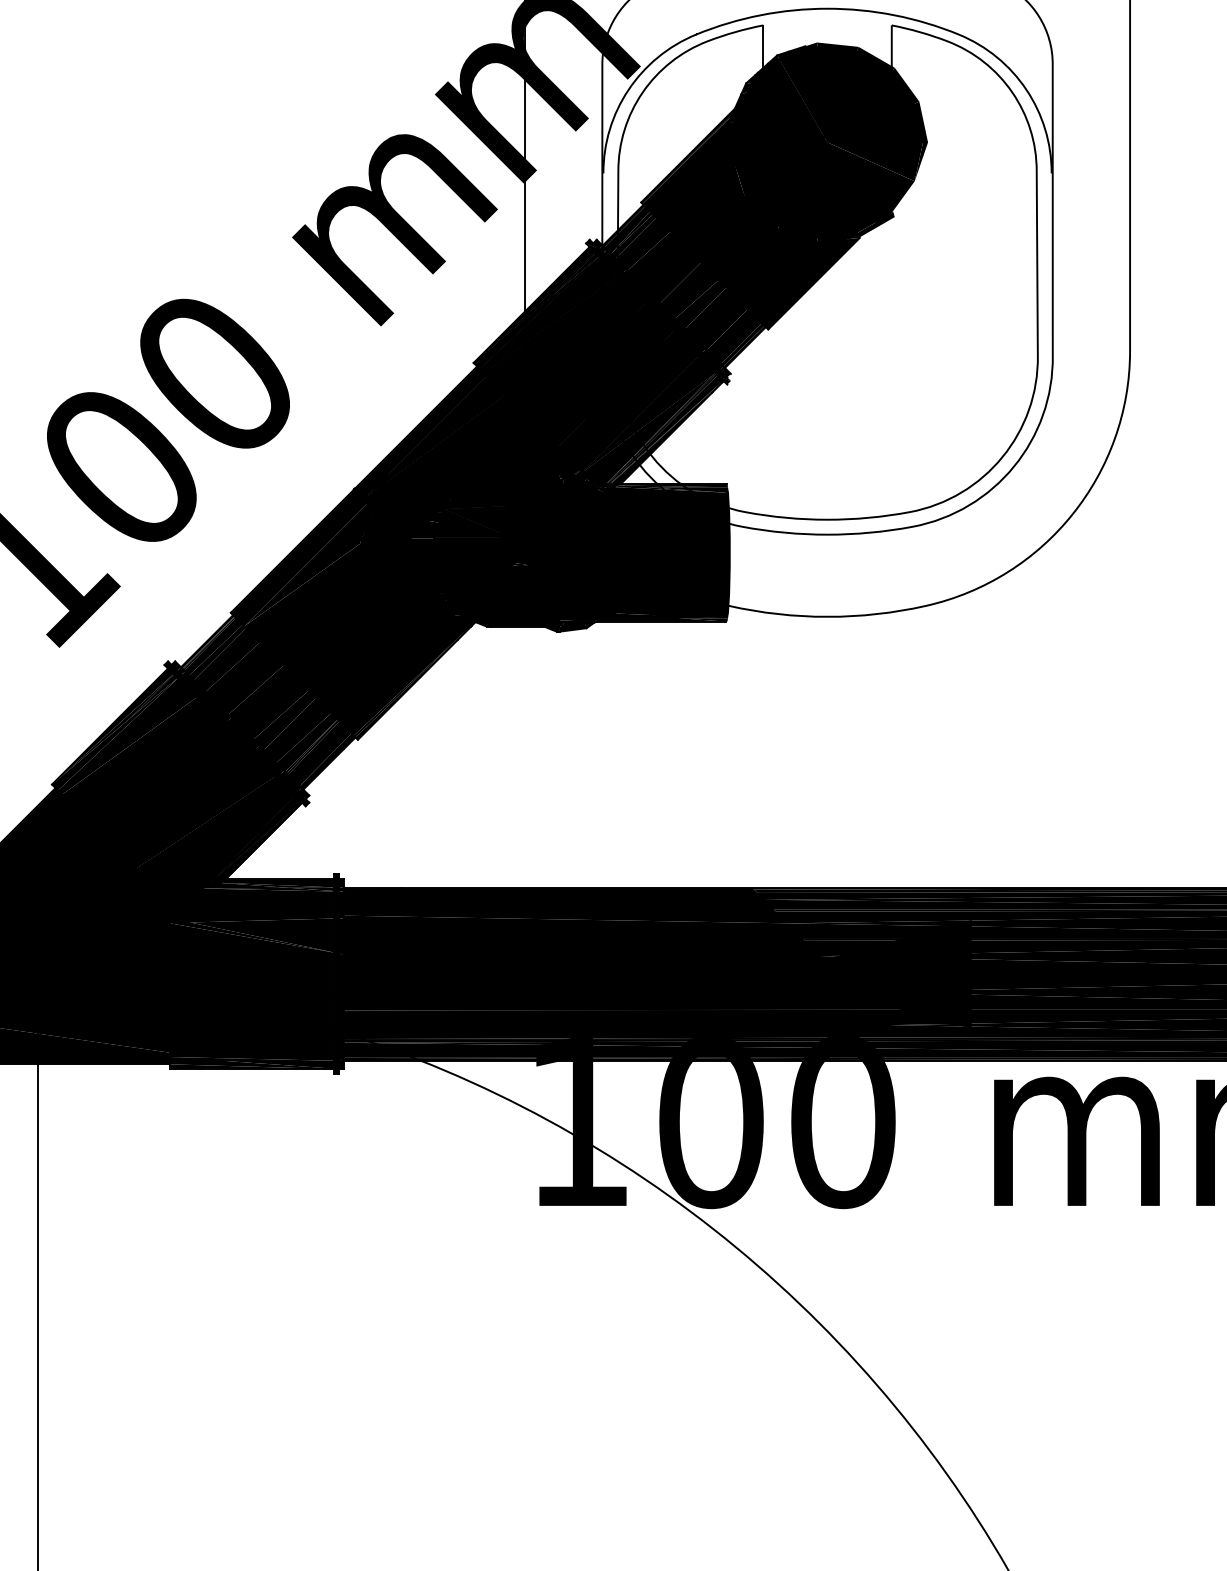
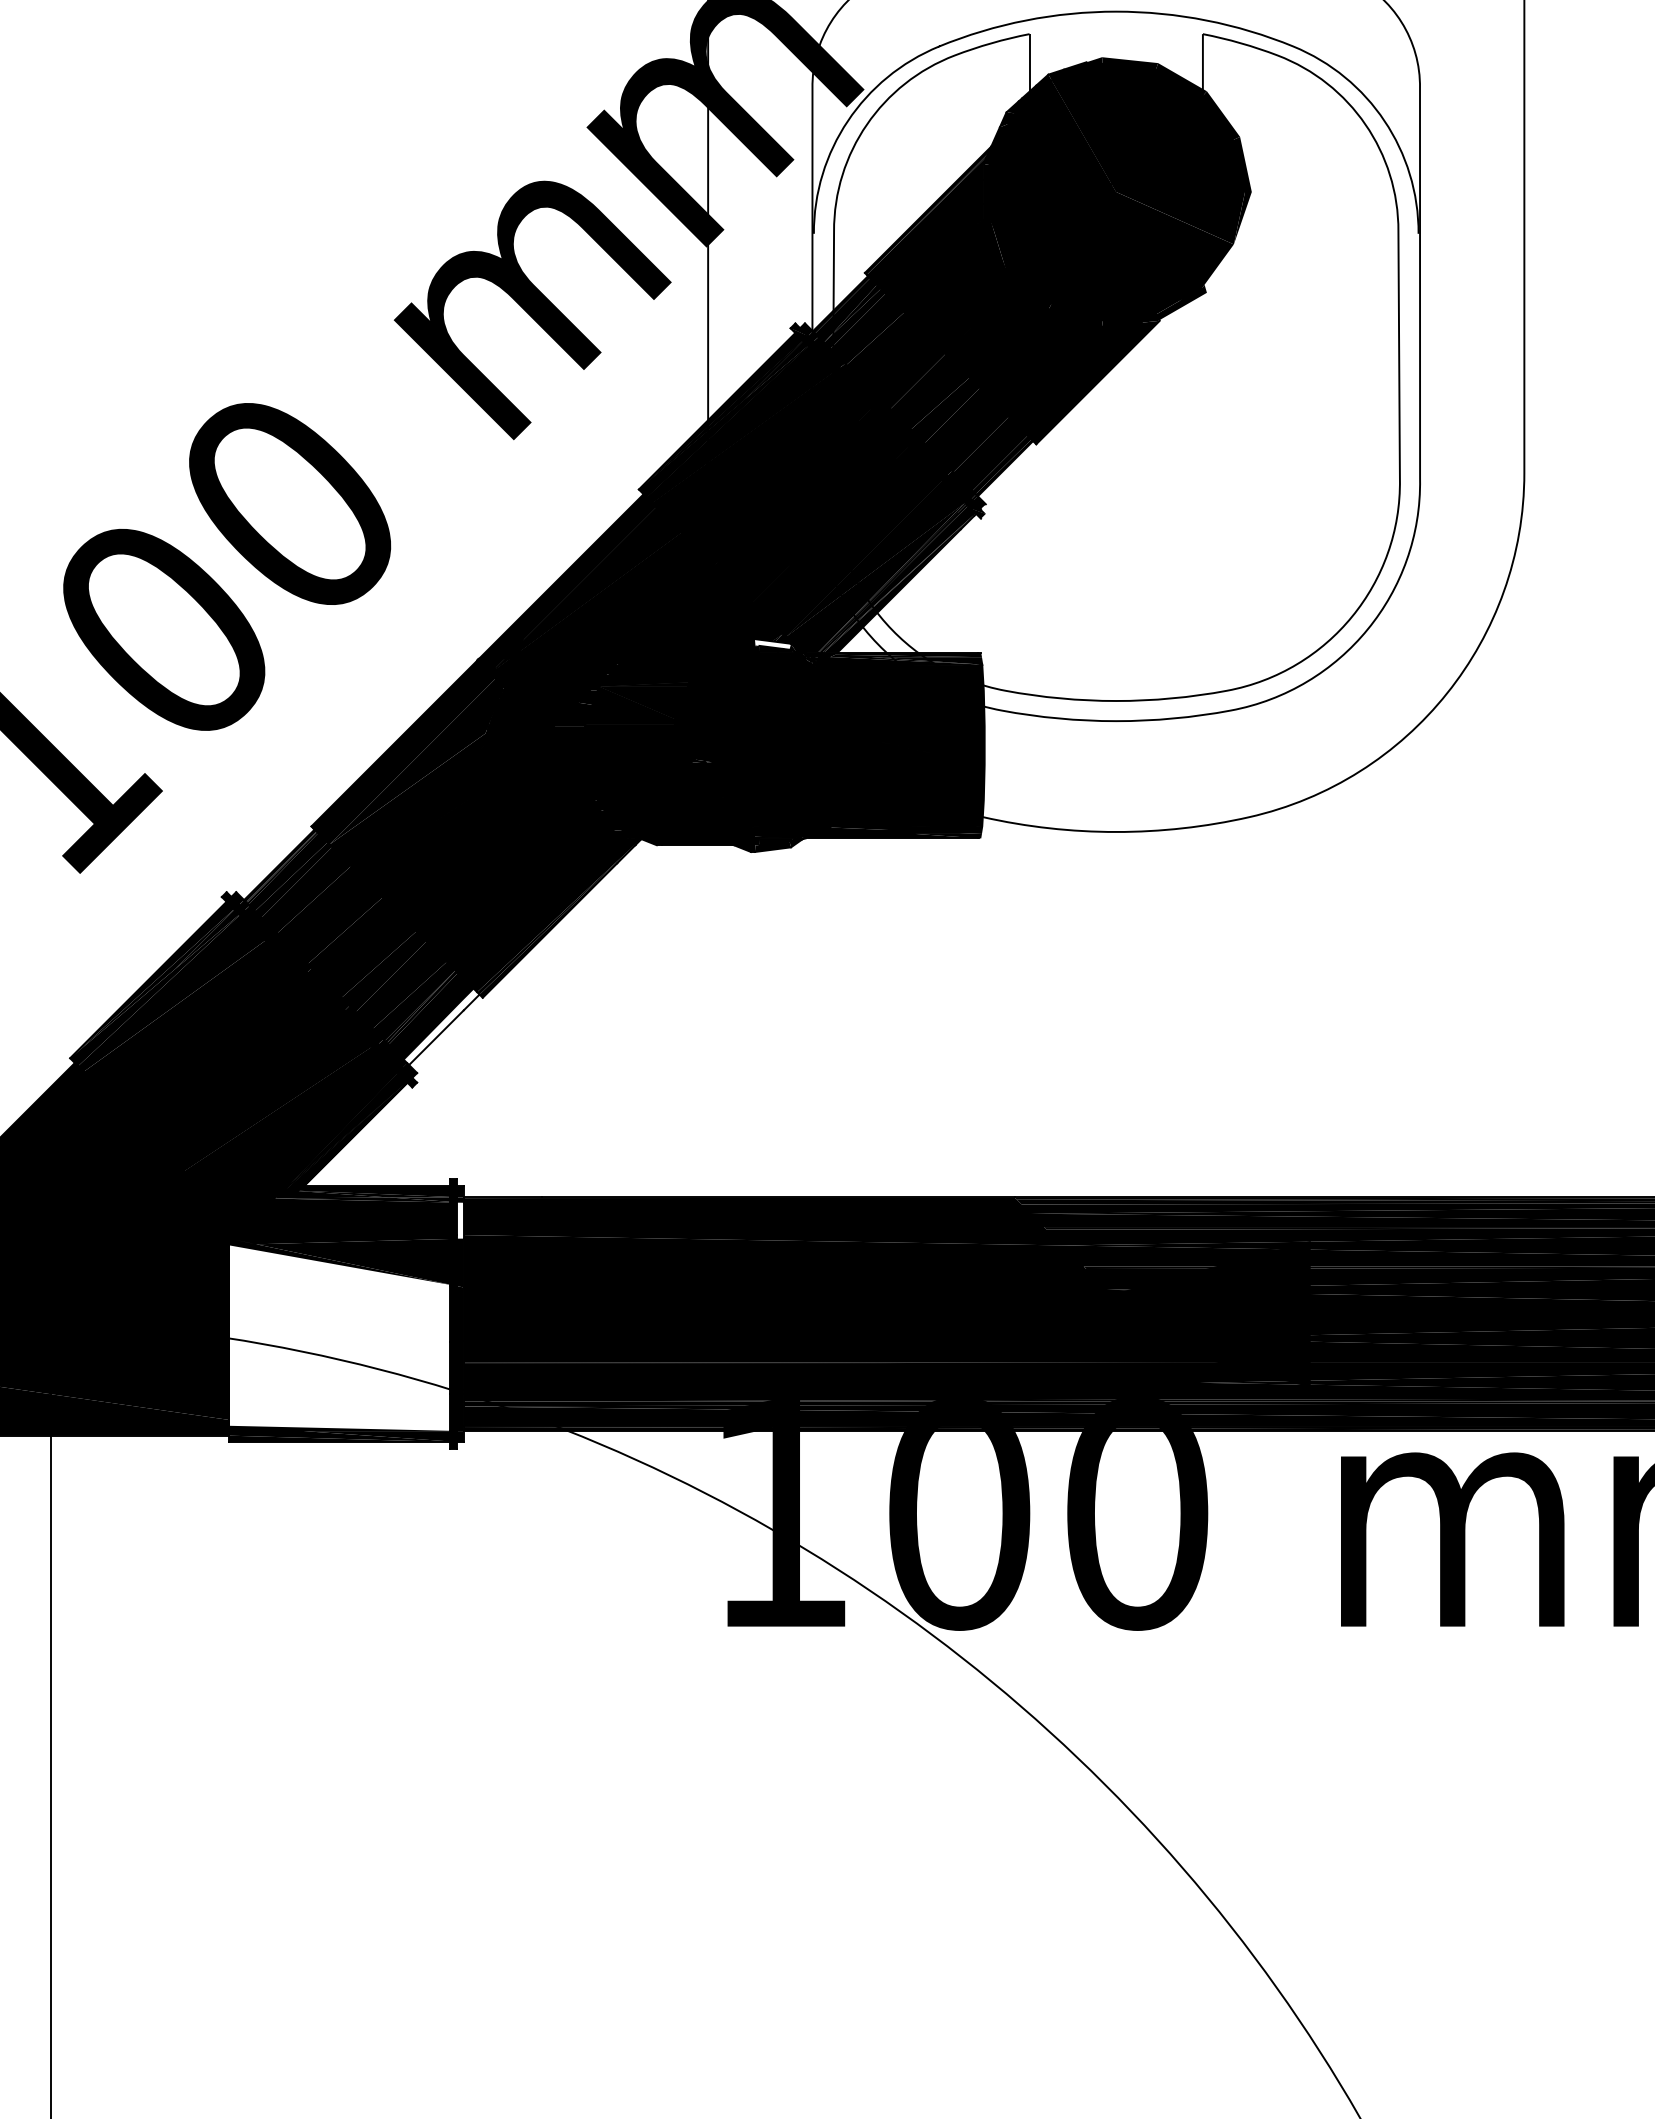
fill: (572, 477) -> (772, 644), removed
fill: (327, 761) -> (441, 1027), removed
fill: (340, 904) -> (459, 1220), removed
fill: (251, 991) -> (339, 1337), removed

